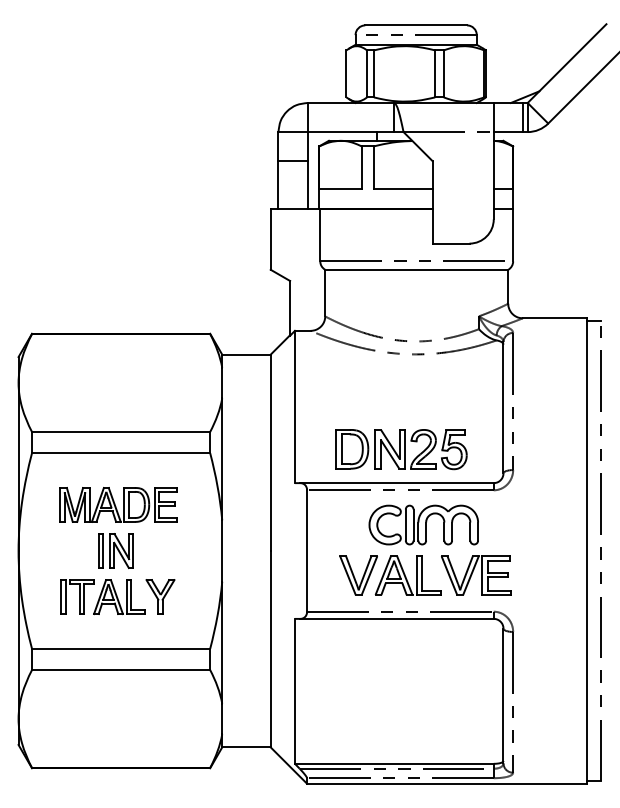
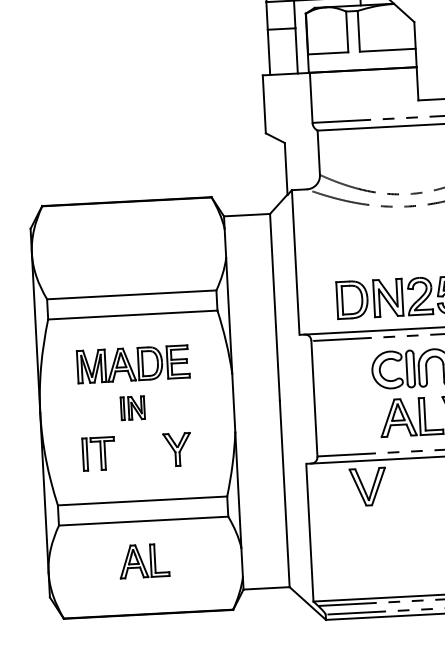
part: (115, 550) -> (132, 407), size x0.7
part: (358, 575) -> (368, 486), moved
part: (119, 597) -> (144, 561), moved

